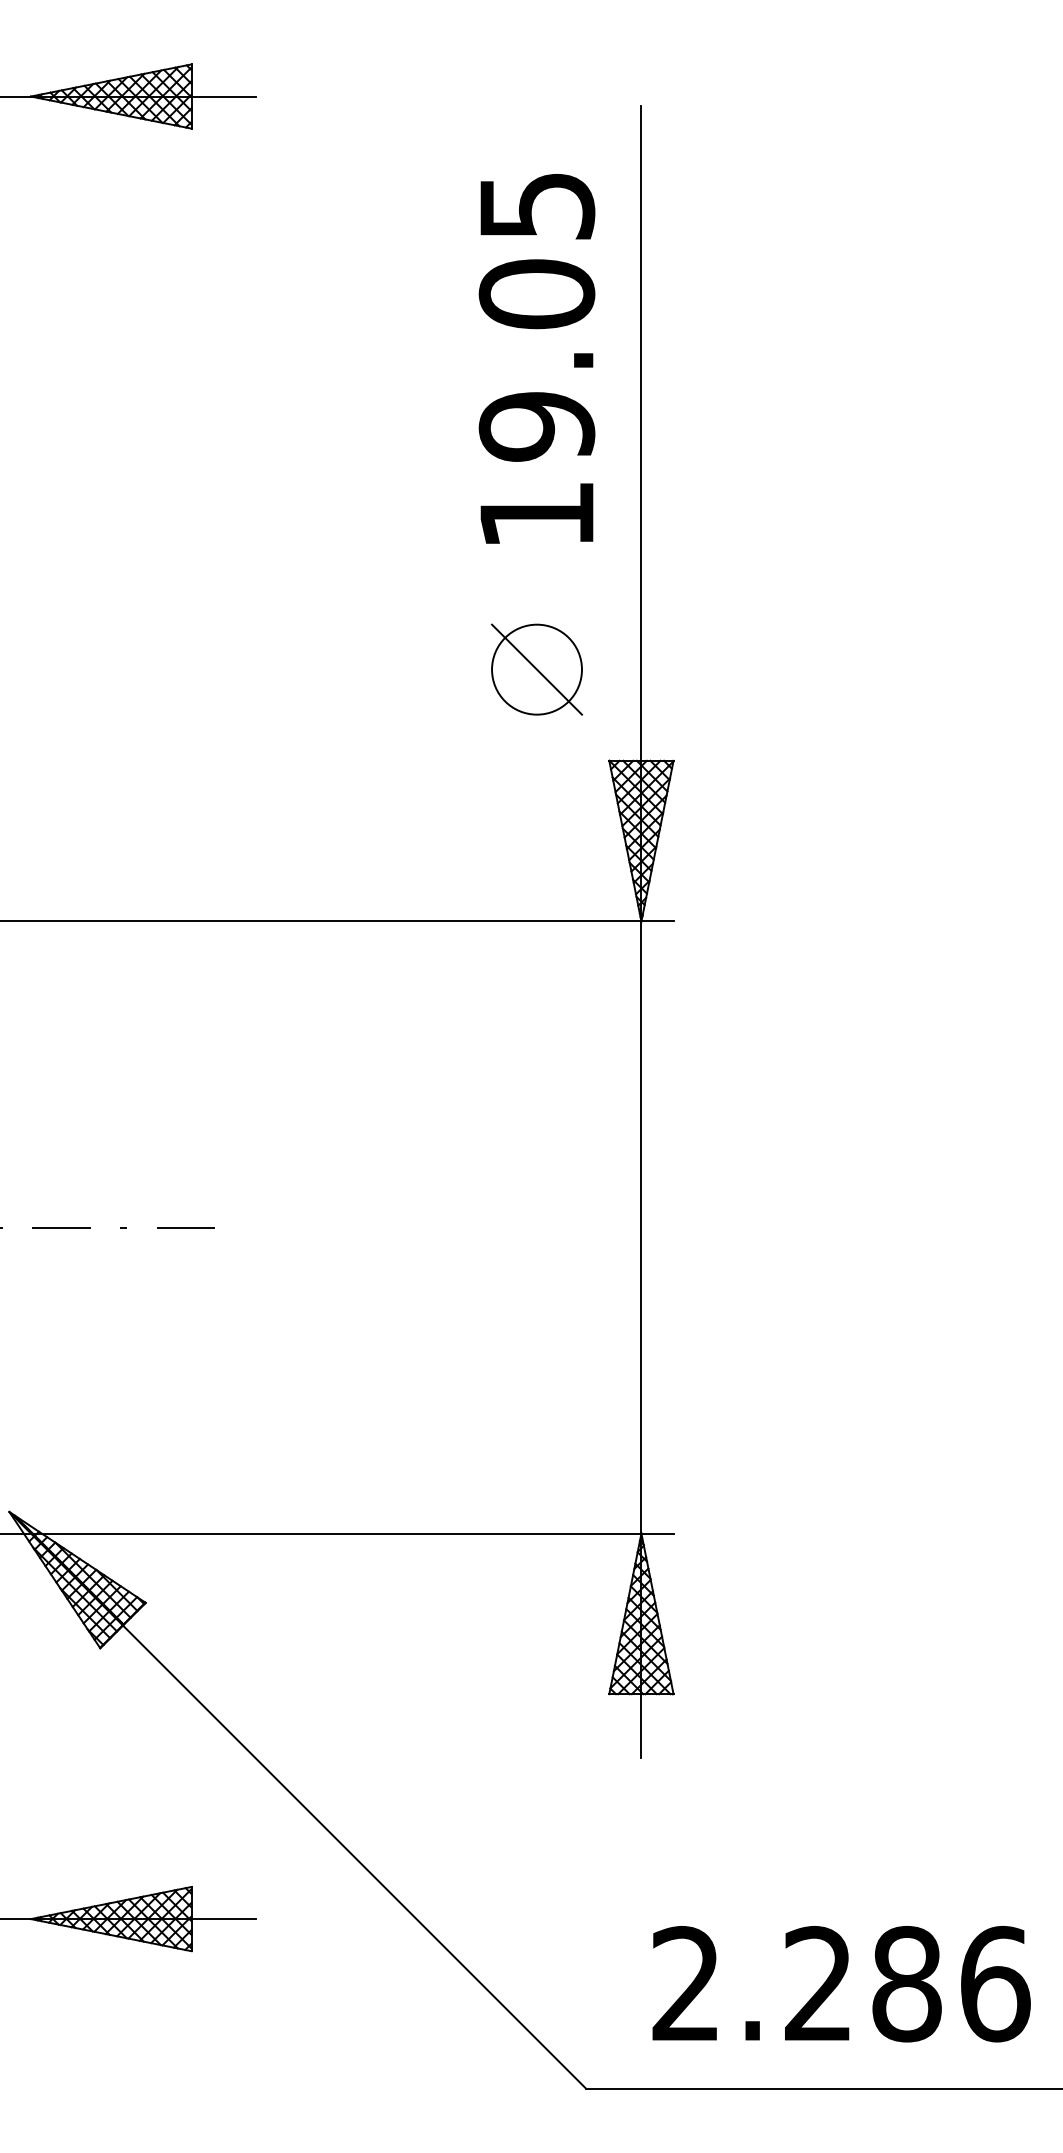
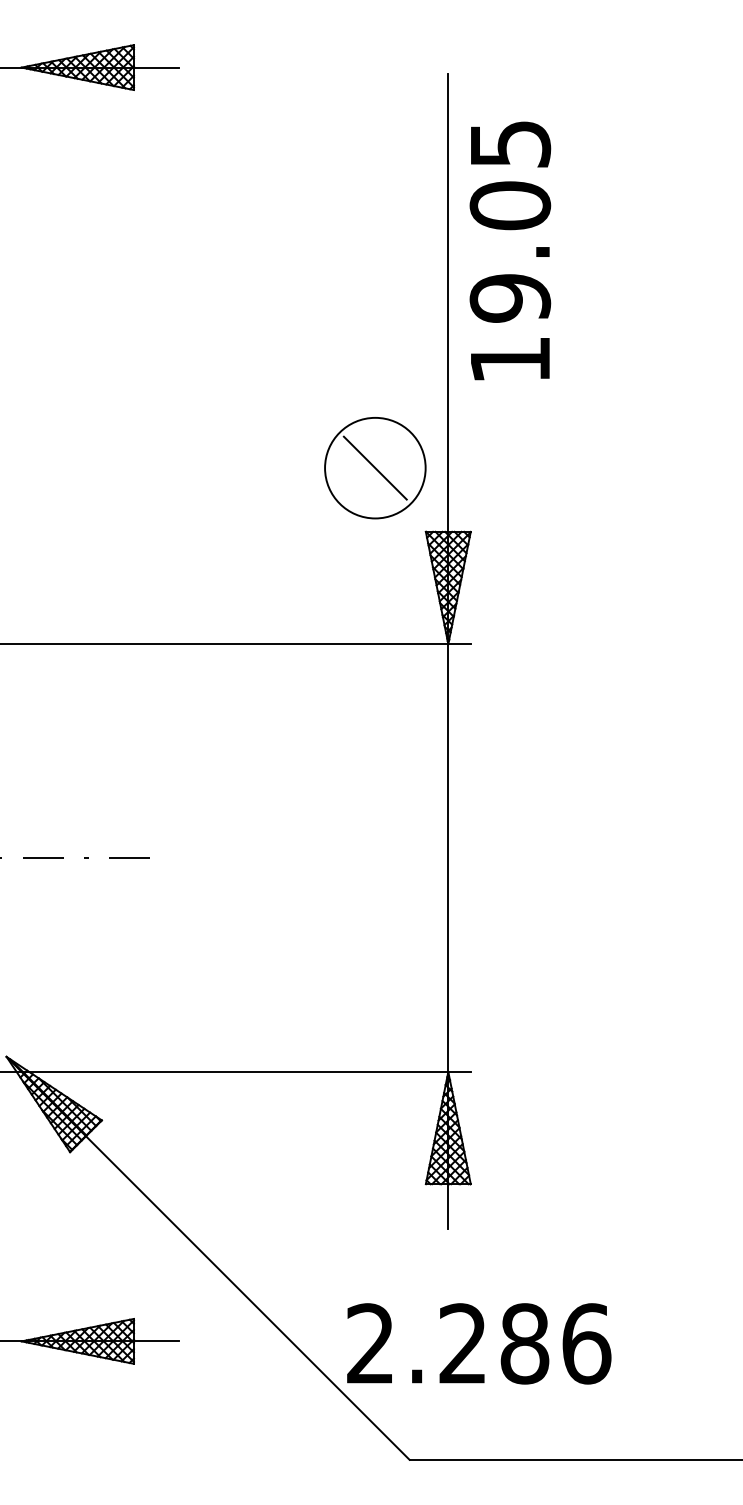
text: (537, 358) -> (510, 250), moved
circle: (535, 668) -> (374, 467), size x1.6
text: (841, 1983) -> (479, 1343), moved

